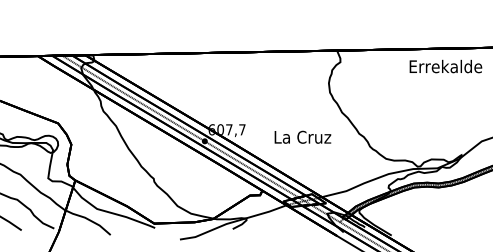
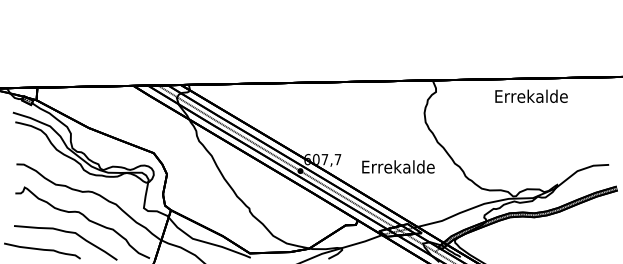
text: (445, 65) -> (531, 95), moved
text: (302, 136) -> (398, 166), La Cruz -> Errekalde

